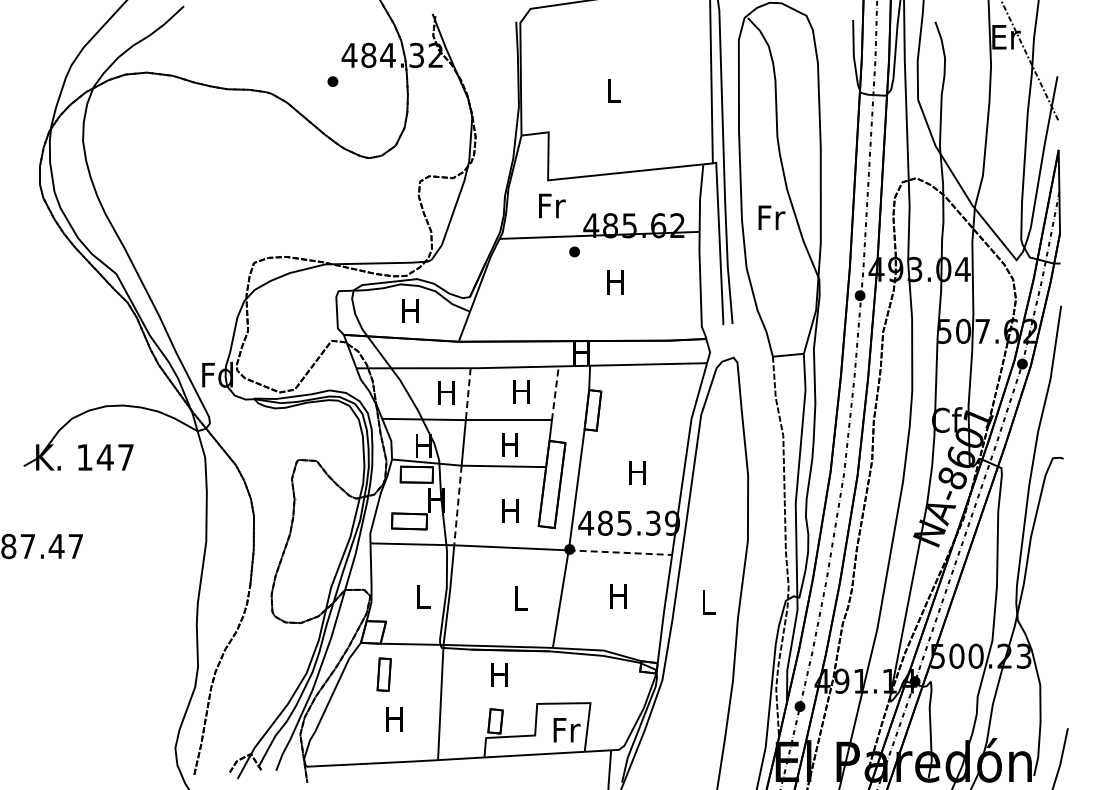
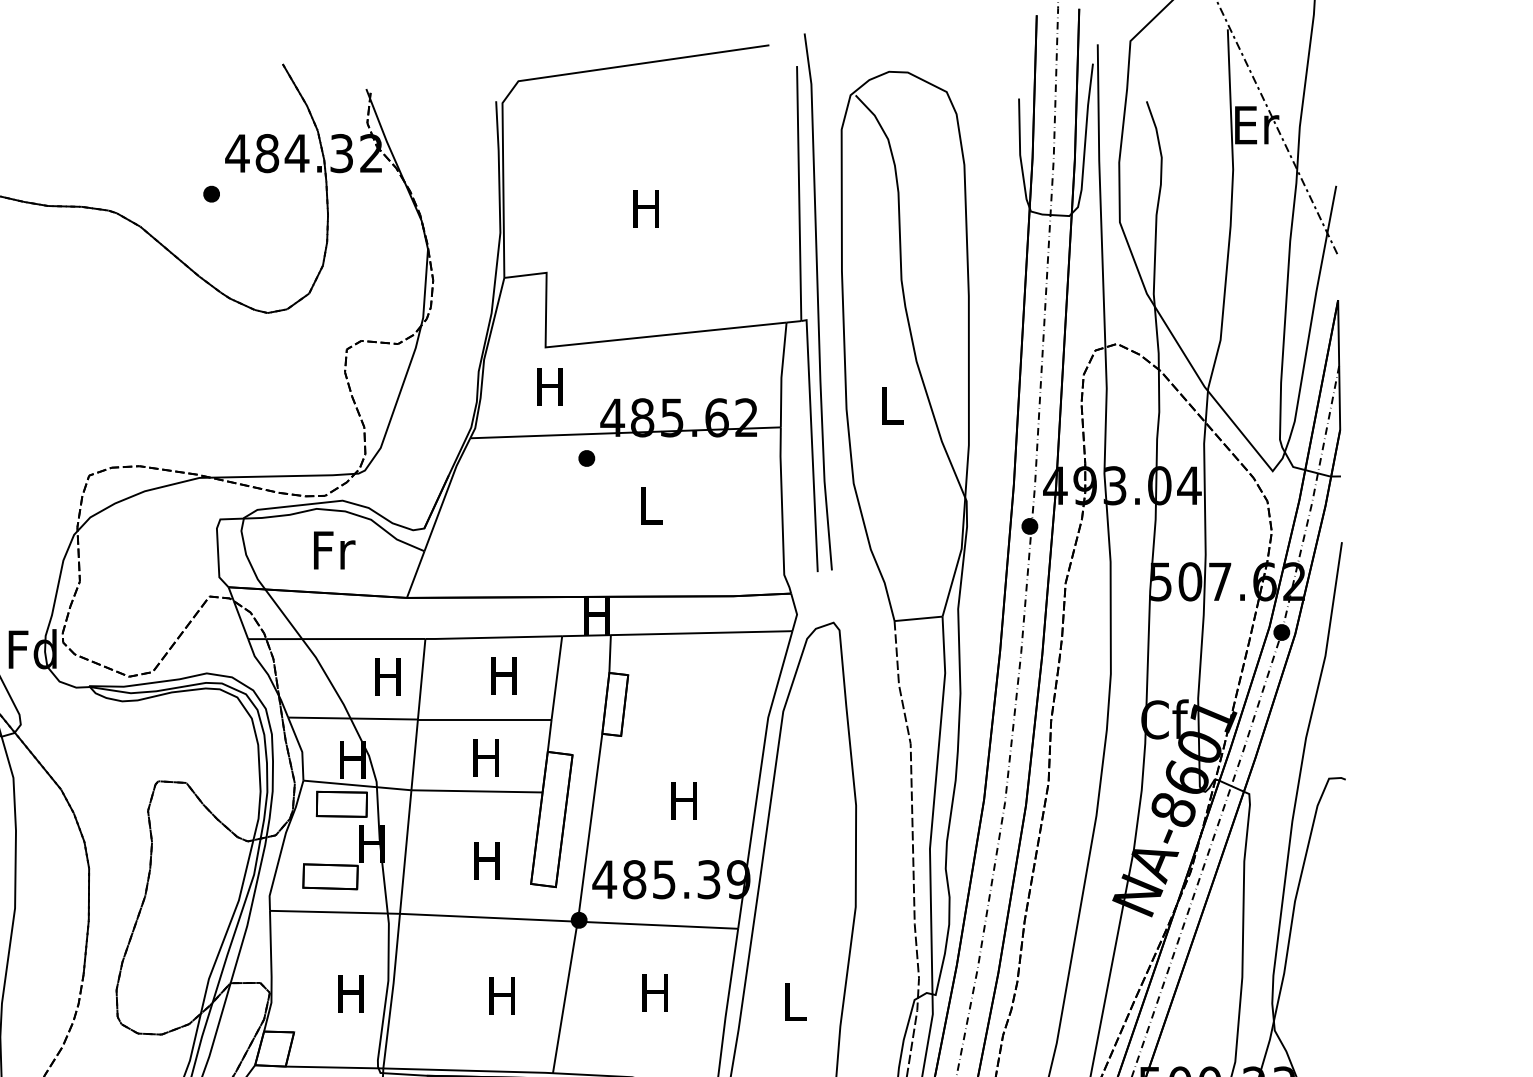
text: (612, 90) -> (645, 207), L -> H
text: (552, 205) -> (552, 386), Fr -> H
text: (771, 217) -> (892, 405), Fr -> L
text: (615, 282) -> (650, 505), H -> L
text: (411, 311) -> (333, 550), H -> Fr
line: (555, 392) -> (557, 676), dashed -> solid
line: (468, 394) -> (422, 679), dashed -> solid
line: (457, 505) -> (405, 852), dashed -> solid
line: (620, 552) -> (657, 924), dashed -> solid
text: (422, 596) -> (350, 993), L -> H
text: (520, 598) -> (502, 996), L -> H

